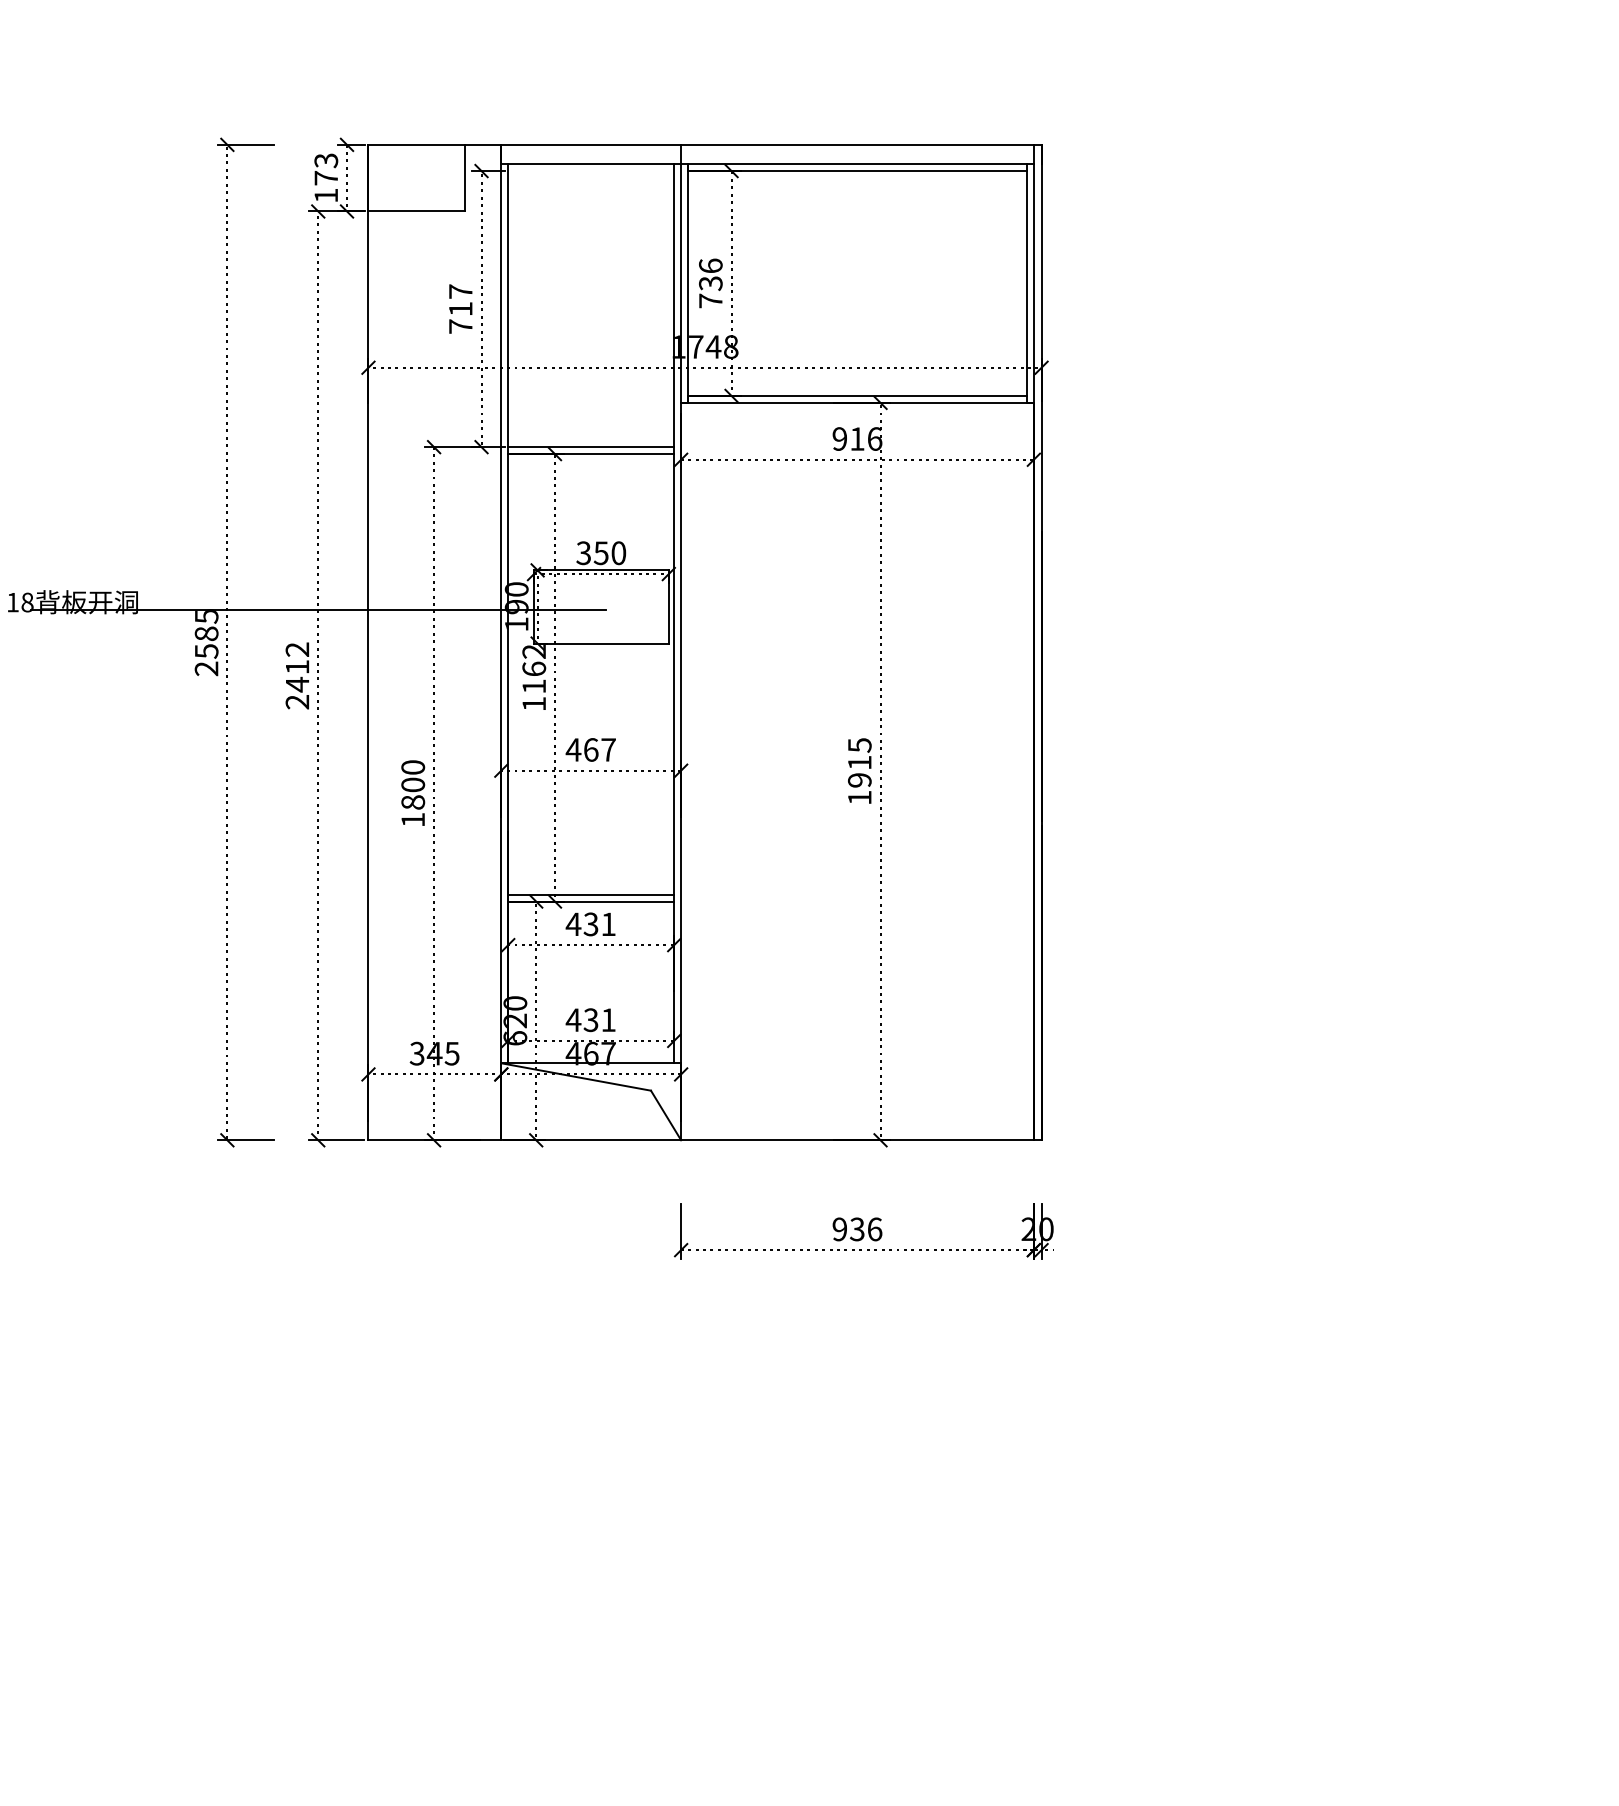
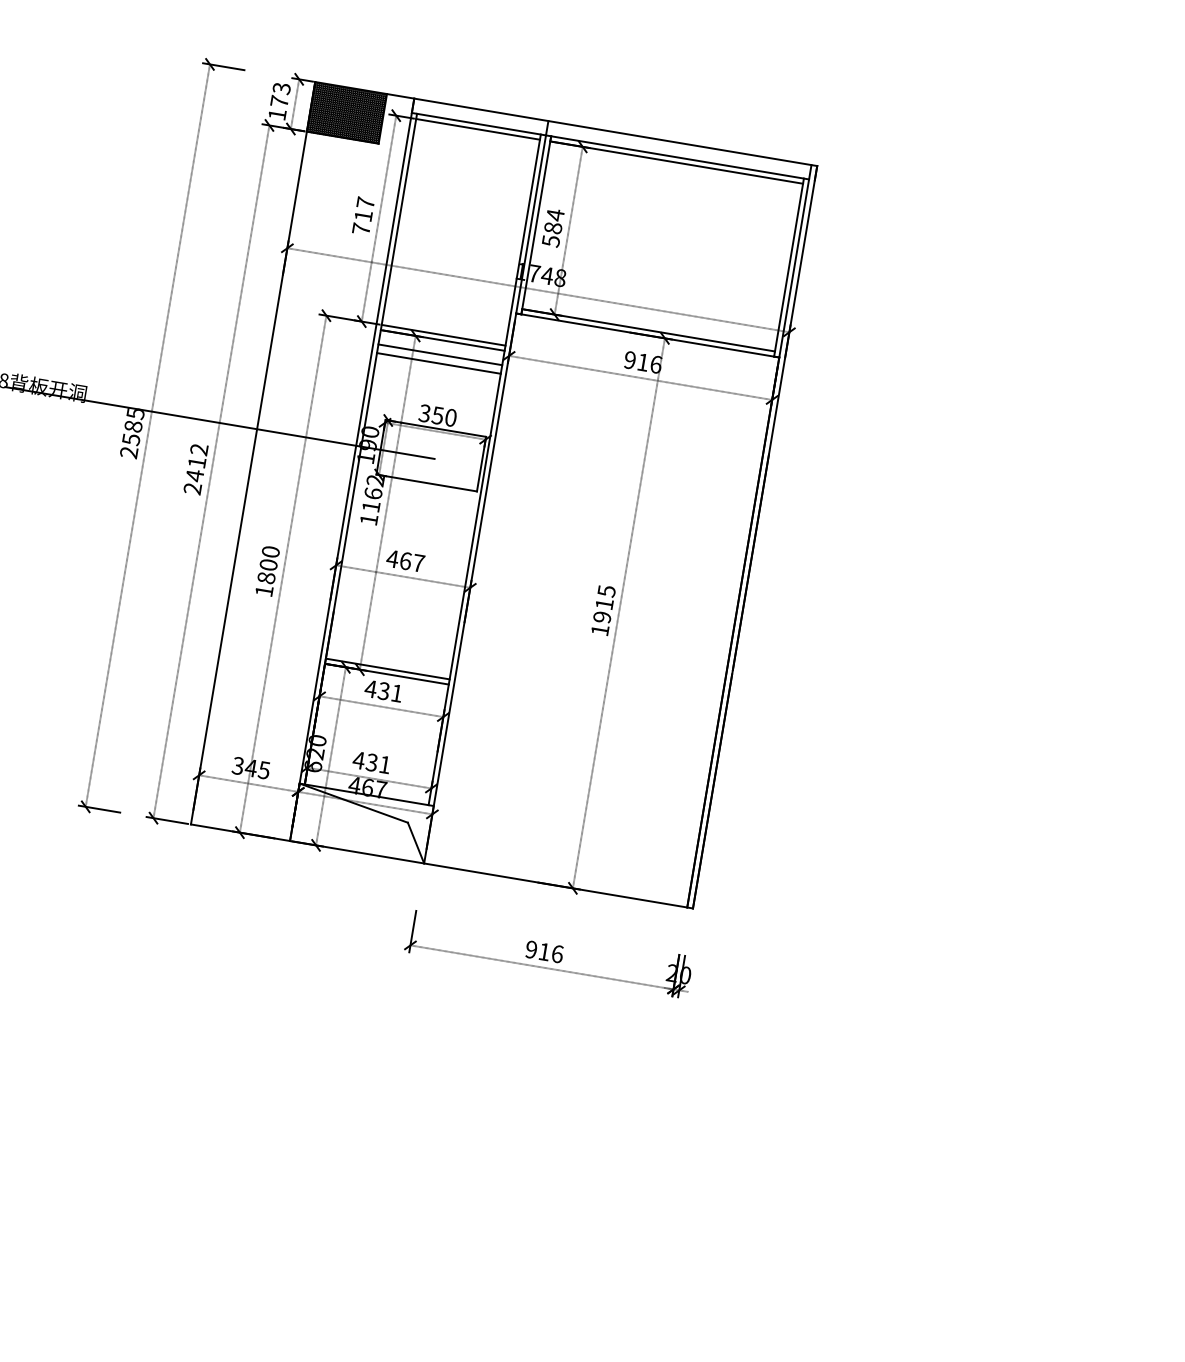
line: (591, 171) -> (478, 129), added
hatch: (416, 177) -> (346, 112), added
text: (710, 283) -> (553, 228), 736 -> 584
line: (591, 473) -> (440, 354), added
line: (591, 484) -> (439, 363), added
text: (857, 1229) -> (544, 952), 936 -> 916

